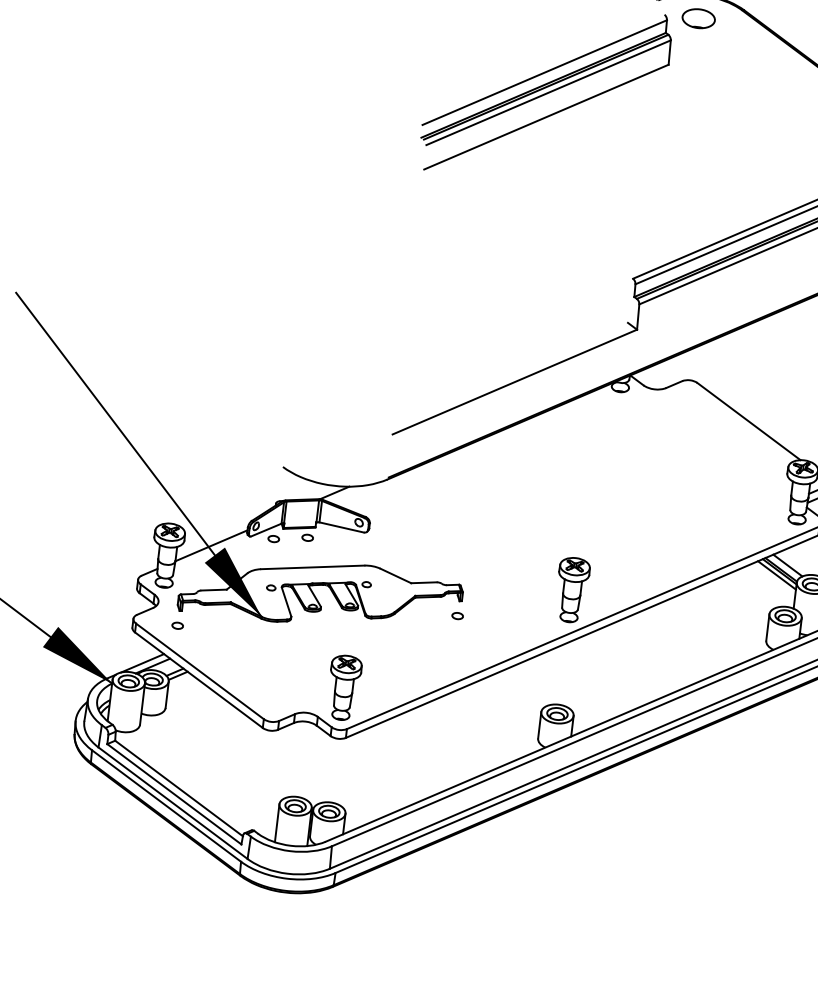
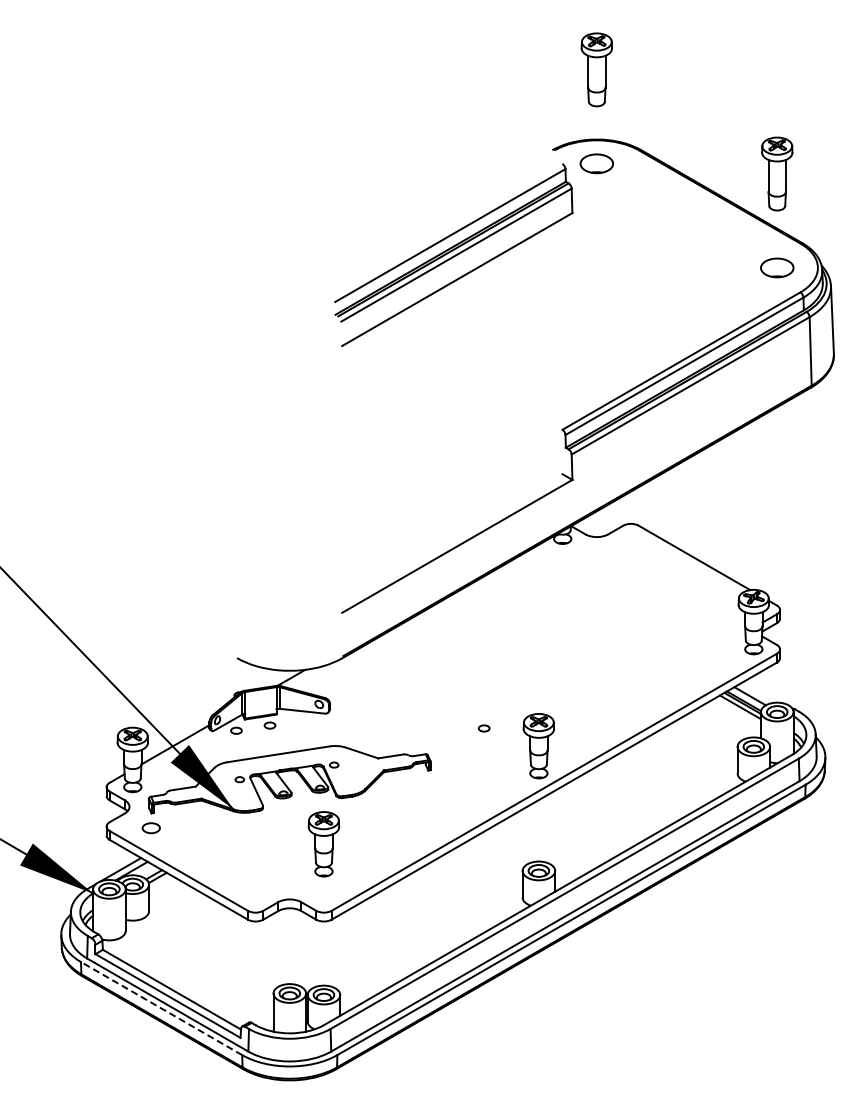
part: (456, 615) -> (483, 728), moved
part: (177, 626) -> (151, 828), size x1.6
part: (343, 688) -> (323, 844), moved
line: (166, 805) -> (161, 1008), solid -> dashed

